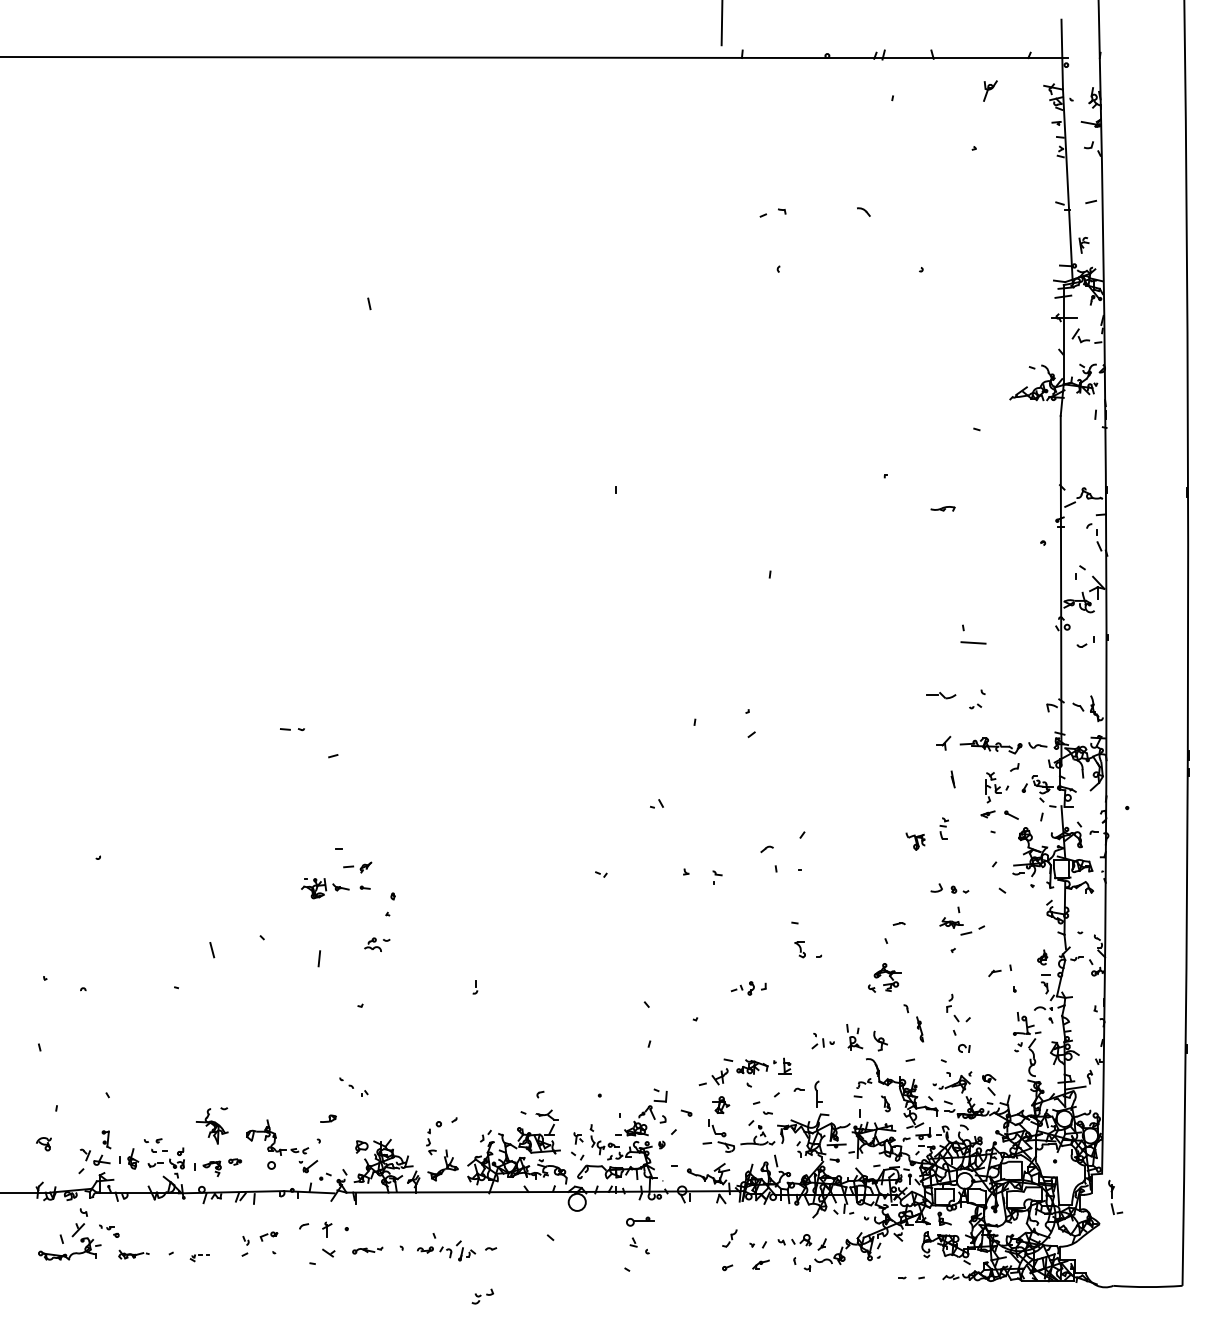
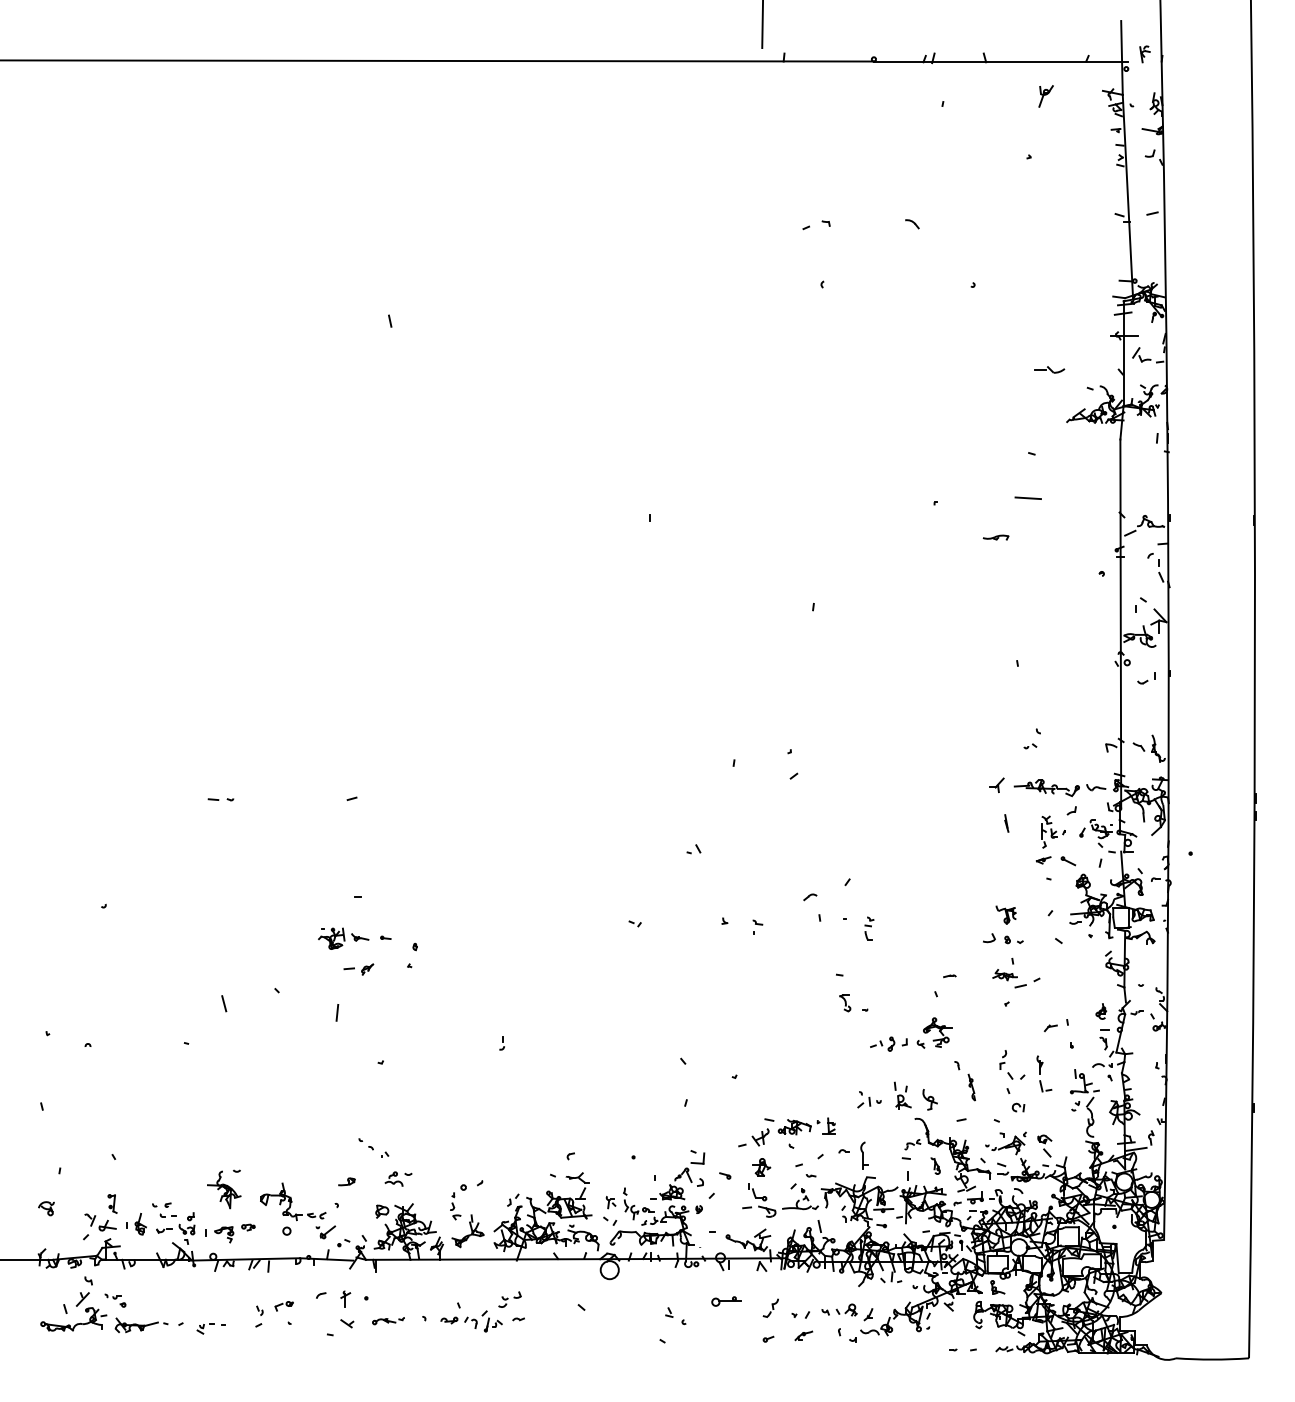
part: (1083, 245) -> (1144, 54), moved
line: (972, 642) -> (1027, 497), moved
part: (941, 695) -> (1049, 369), moved
part: (292, 729) -> (220, 799), moved
part: (944, 828) -> (869, 928), moved
part: (915, 841) -> (1005, 914), moved
part: (357, 867) -> (358, 969), moved
part: (377, 944) -> (398, 1178), moved
part: (748, 987) -> (888, 1043), moved
part: (1115, 1197) -> (1044, 1073), moved
part: (640, 1221) -> (726, 1301), moved
part: (133, 1254) -> (141, 1325), size x1.67
part: (199, 1257) -> (210, 1328), size x1.43
part: (482, 1296) -> (509, 1299), moved

